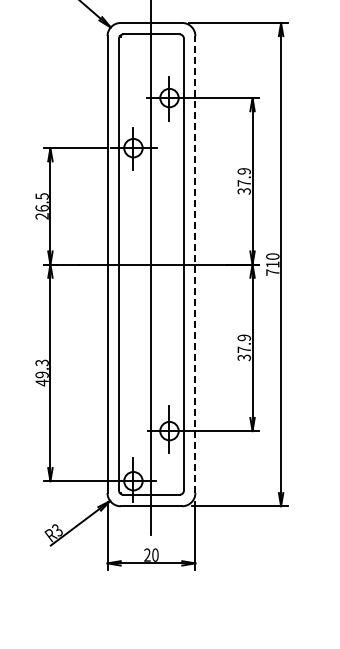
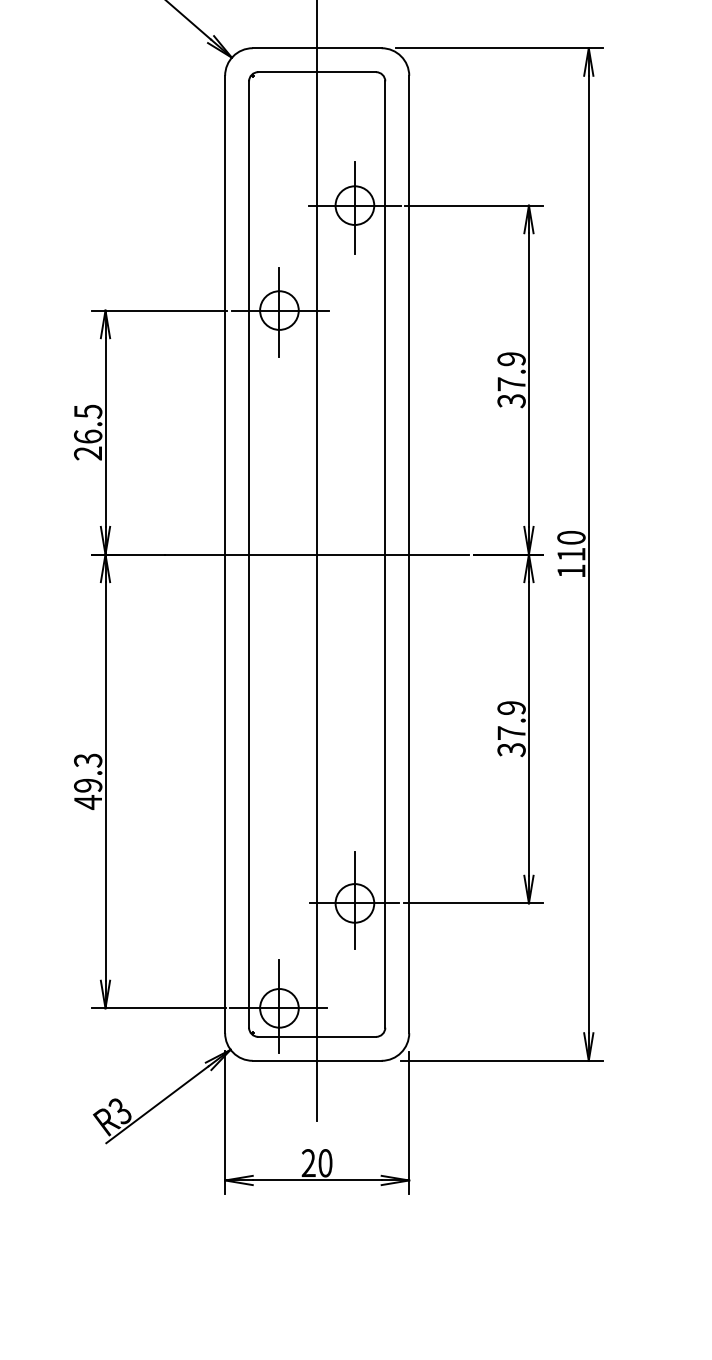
line: (195, 264) -> (409, 554), dashed -> solid
text: (272, 272) -> (570, 571), 710 -> 110

